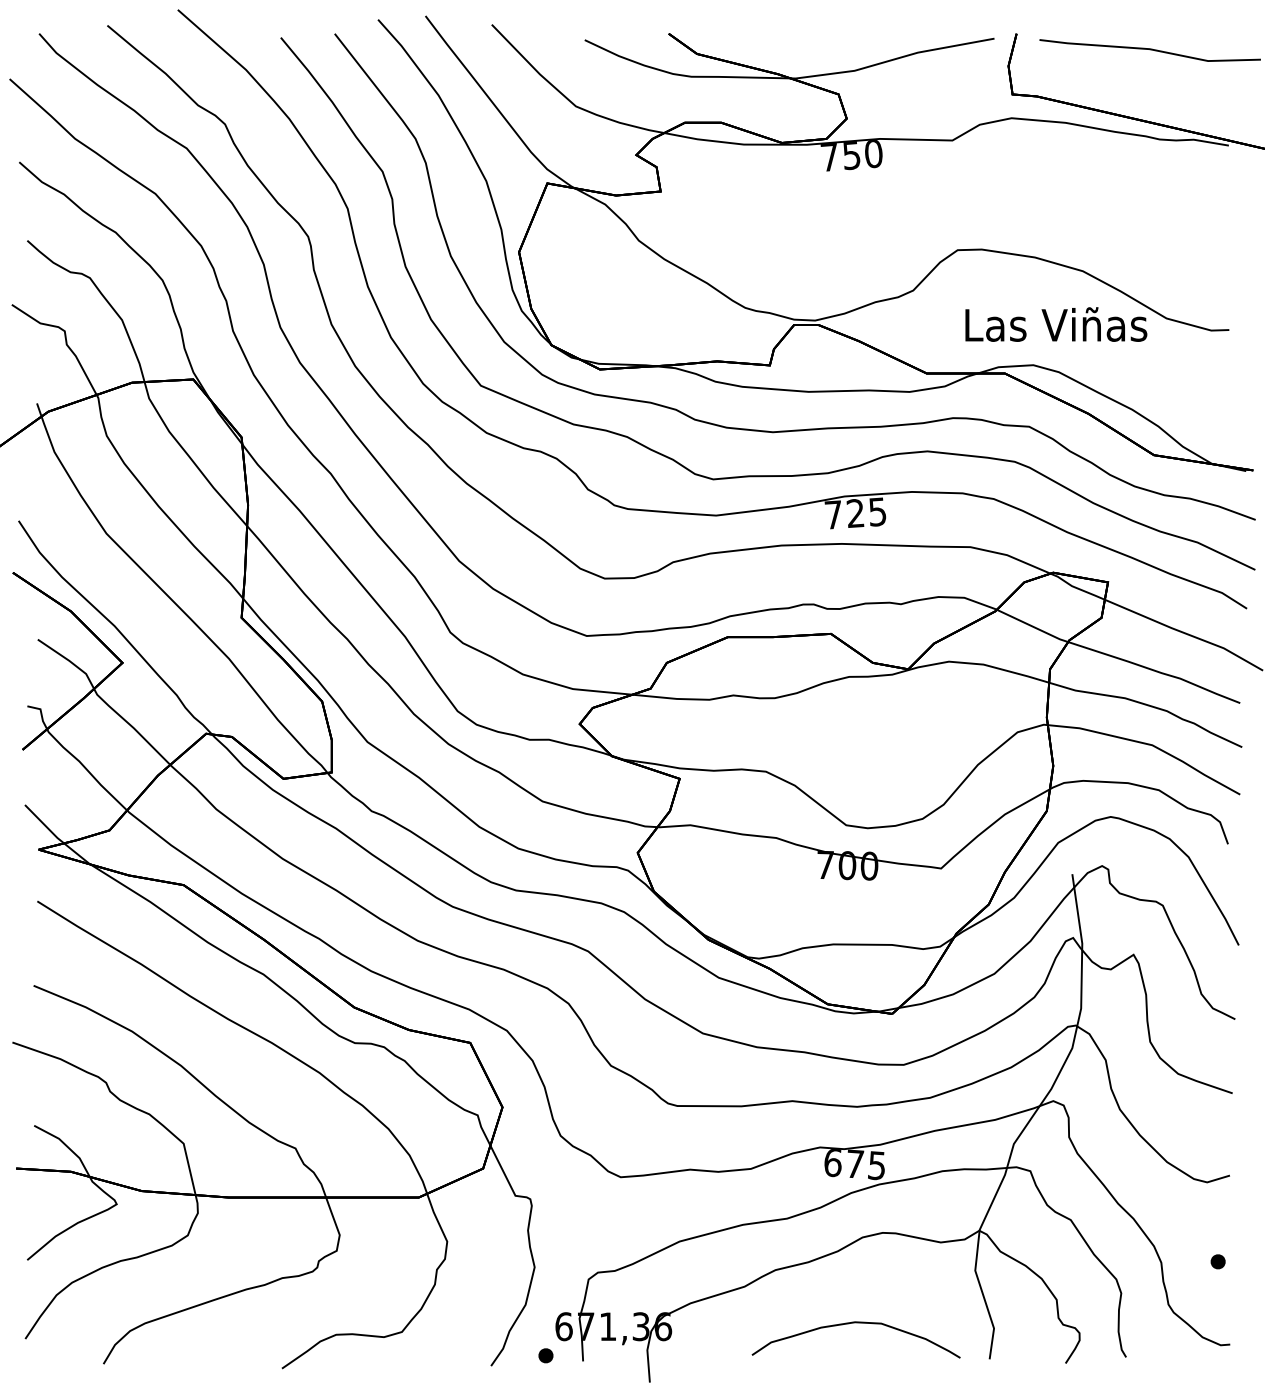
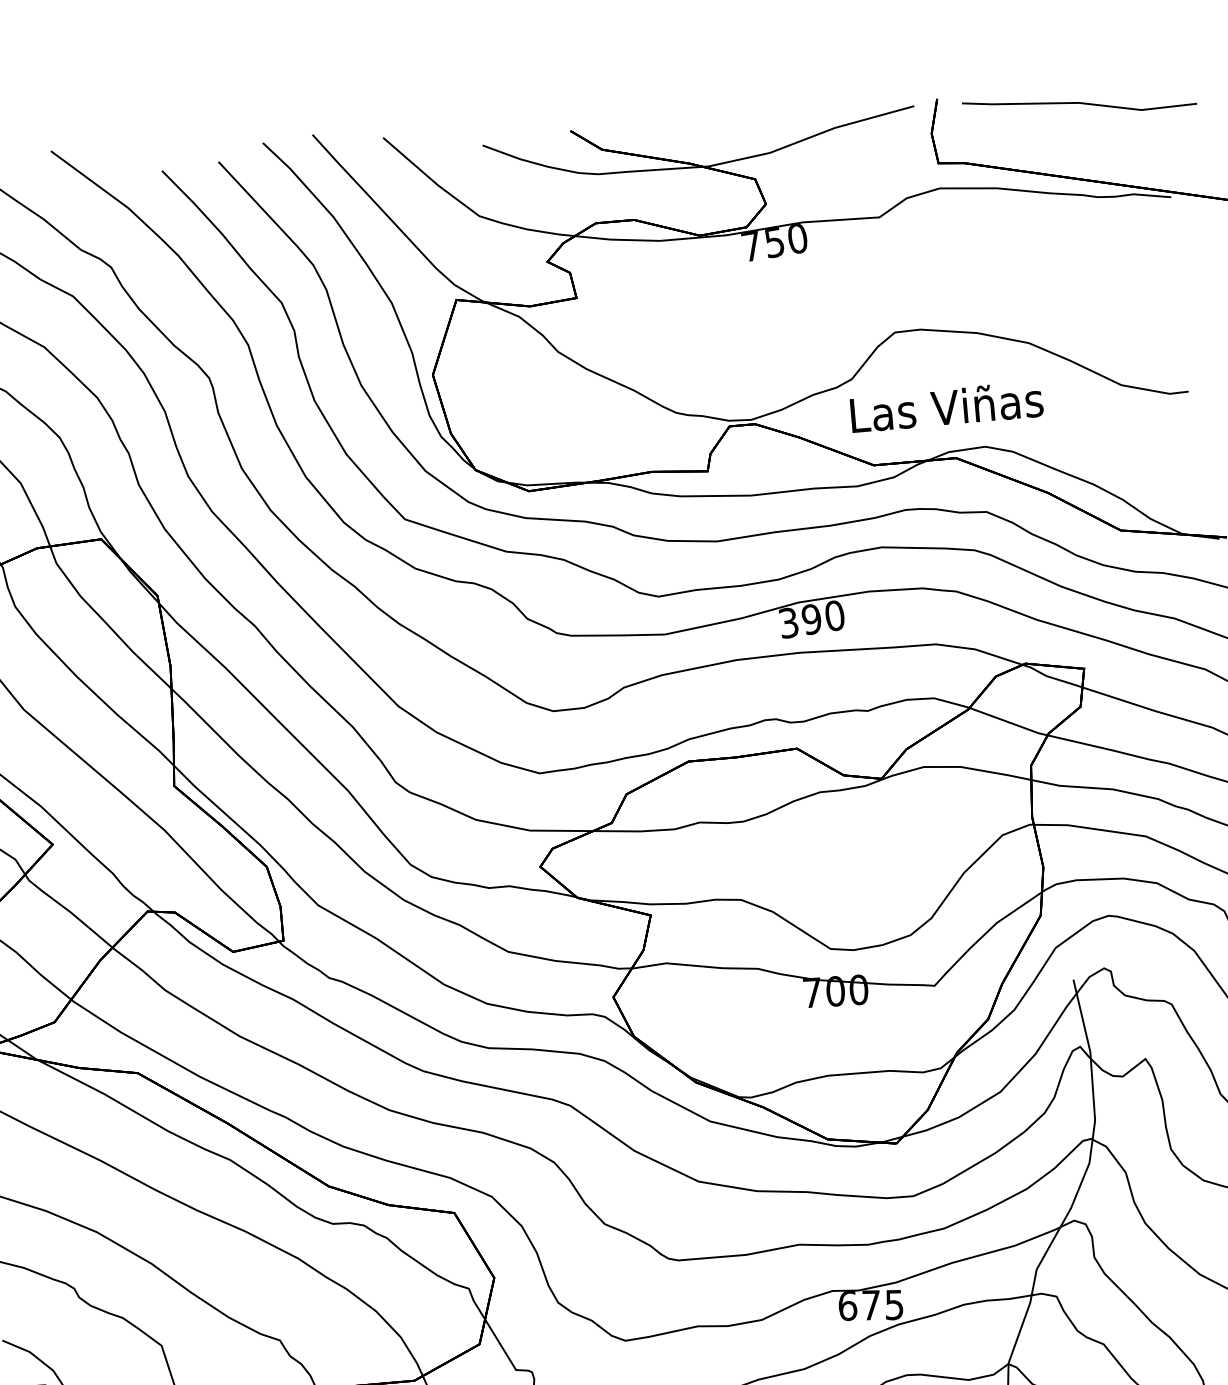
text: (1056, 324) -> (947, 406), moved
text: (855, 513) -> (811, 619), 725 -> 390

